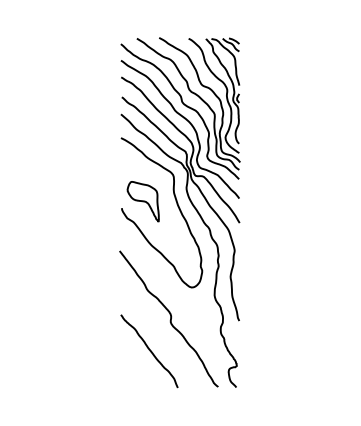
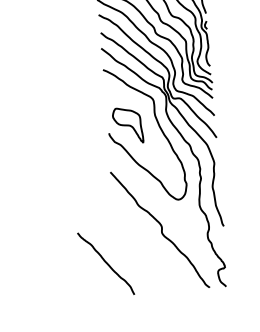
curve: (149, 351) -> (106, 264), moved

